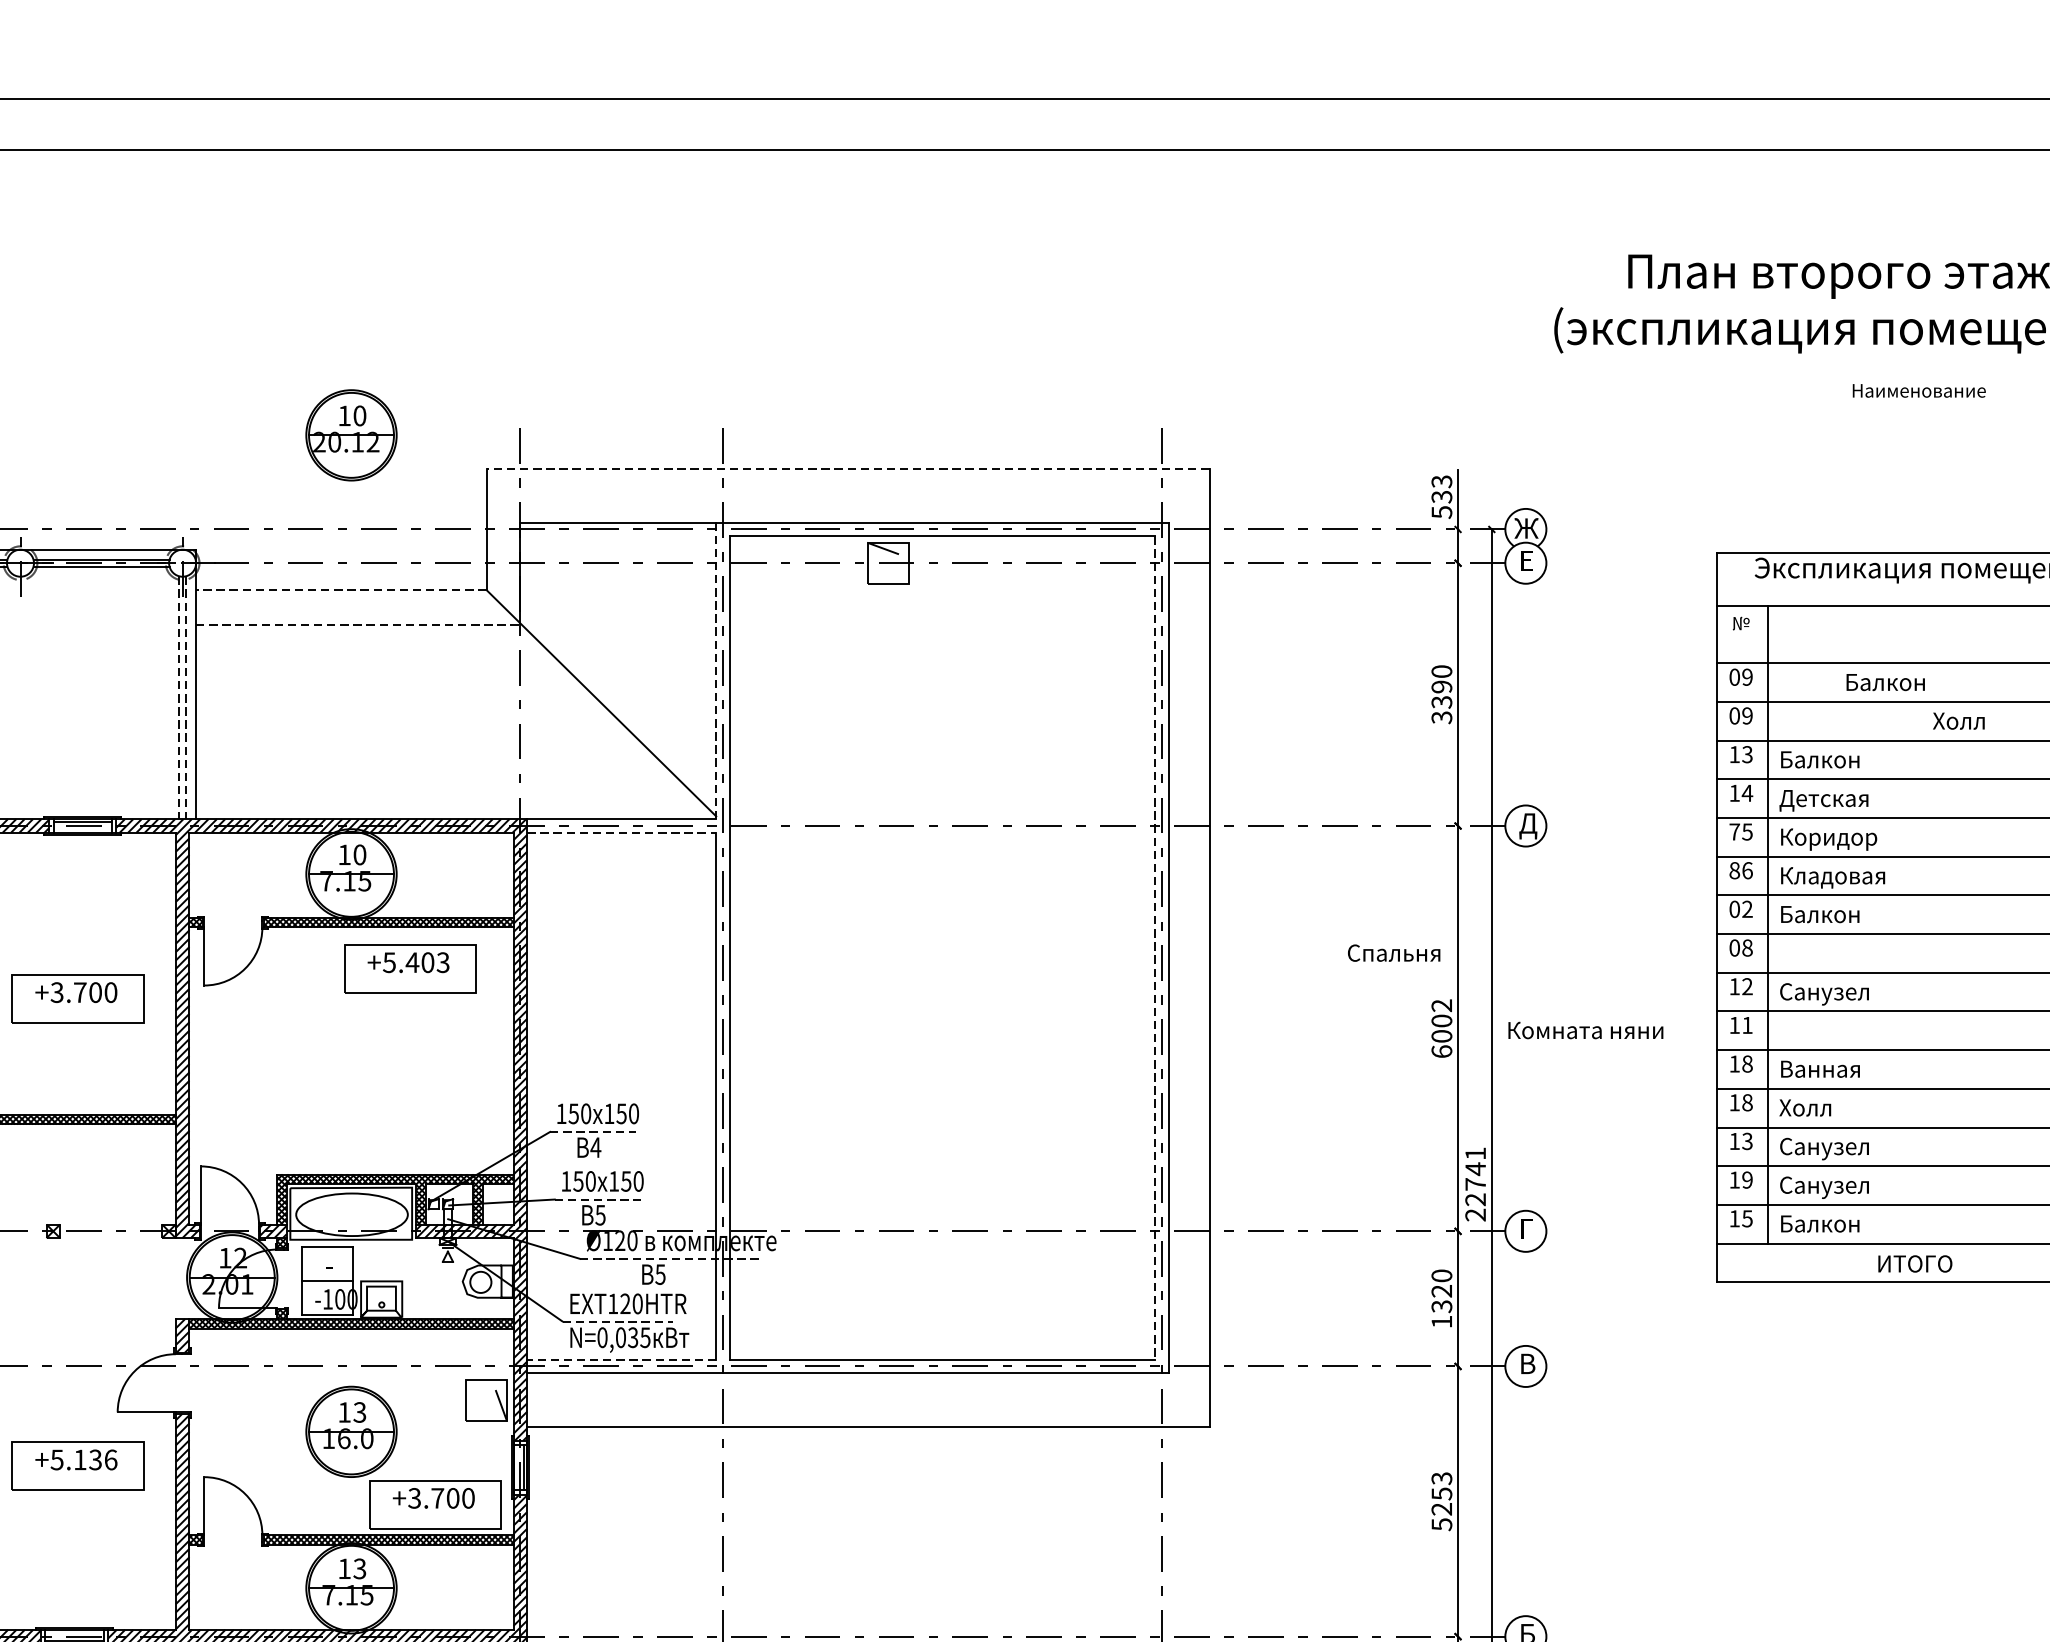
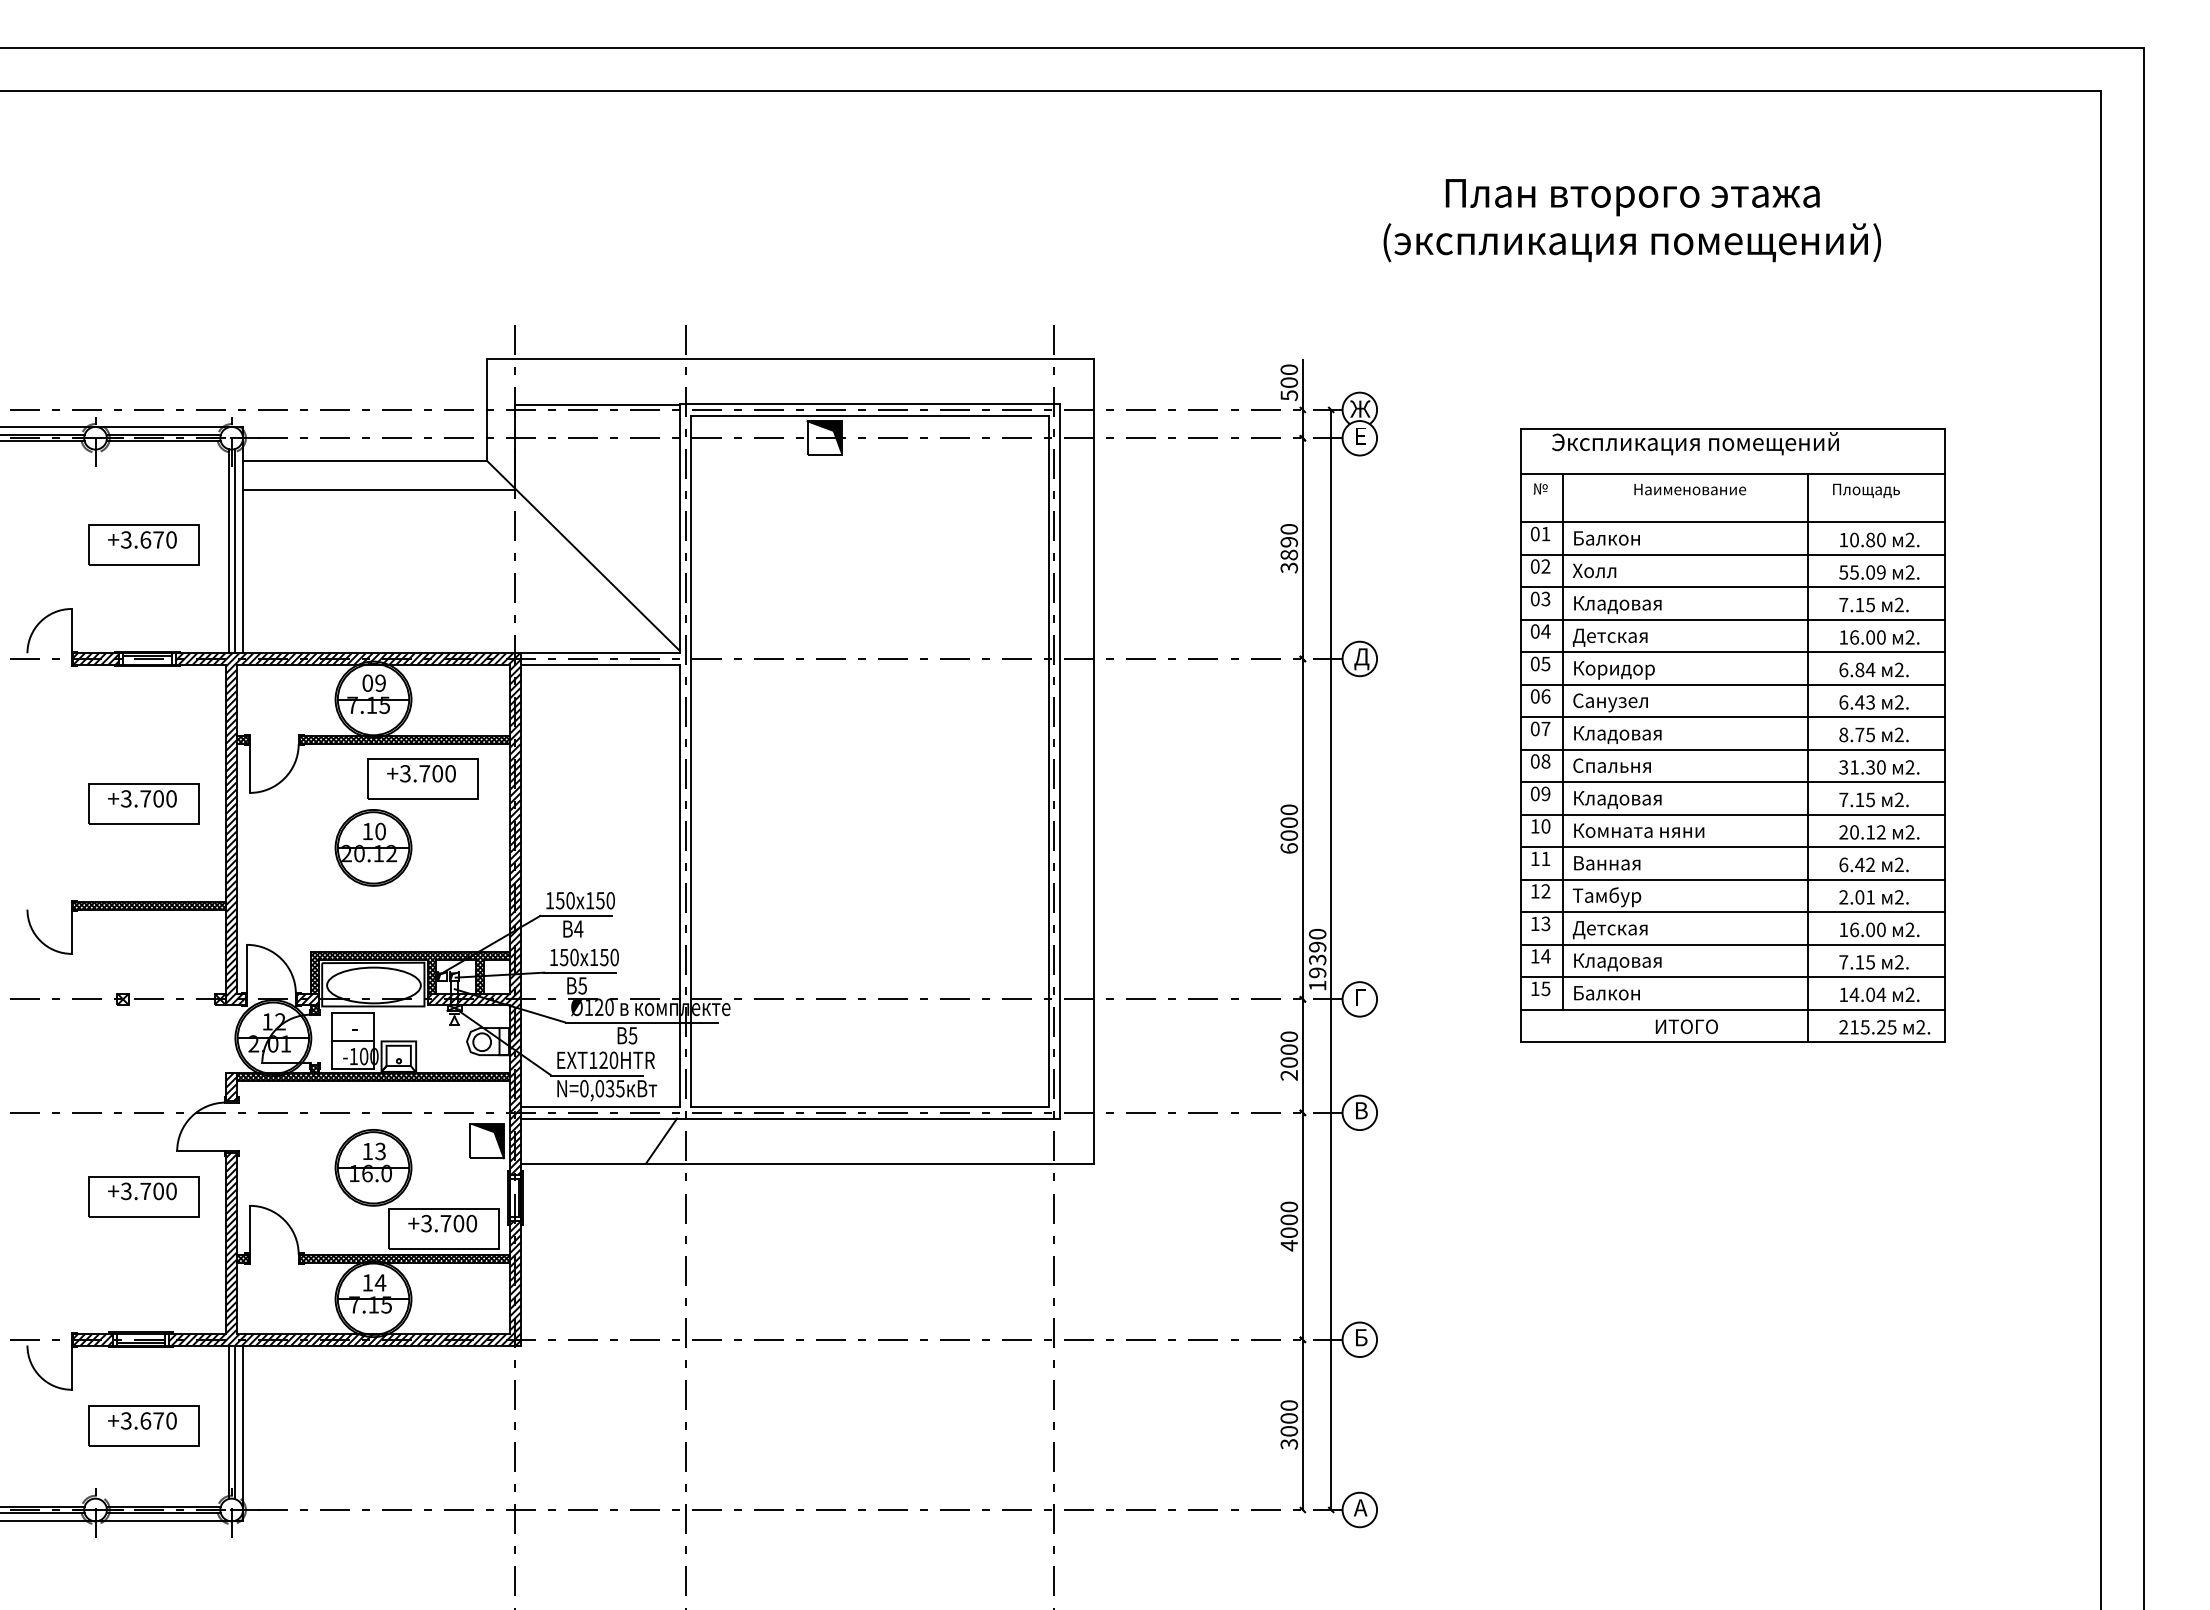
text: (1919, 390) -> (1690, 489), moved
part: (351, 434) -> (373, 847), moved
line: (847, 468) -> (790, 358), dashed -> solid
text: (1440, 489) -> (1288, 376), 533 -> 500
fill: (888, 563) -> (824, 438), added
line: (341, 589) -> (365, 460), dashed -> solid
line: (358, 625) -> (379, 490), dashed -> solid
line: (715, 670) -> (679, 528), dashed -> solid
text: (1746, 676) -> (1545, 533), 09 -> 01
text: (1885, 682) -> (1606, 538), moved
part: (77, 689) -> (143, 544), added
line: (178, 698) -> (228, 551), dashed -> solid
line: (185, 698) -> (234, 551), dashed -> solid
text: (1440, 701) -> (1288, 554), 3390 -> 3890
text: (1746, 715) -> (1545, 566), 09 -> 02
text: (1958, 720) -> (1594, 570), moved
text: (1735, 754) -> (1535, 598), 13 -> 03
text: (1833, 762) -> (1618, 605), Балкон -> Кладовая
text: (1735, 793) -> (1535, 631), 14 -> 04
text: (1733, 831) -> (1534, 663), 75 -> 05
line: (621, 832) -> (600, 664), dashed -> solid
text: (351, 854) -> (373, 682), 10 -> 09
text: (1733, 870) -> (1534, 696), 86 -> 06
text: (1832, 877) -> (1617, 702), Кладовая -> Санузел
text: (1746, 908) -> (1545, 728), 02 -> 07
text: (1833, 915) -> (1618, 734), Балкон -> Кладовая
line: (1155, 948) -> (1048, 761), dashed -> solid
text: (1393, 952) -> (1611, 765), moved
text: (415, 962) -> (427, 773), +5.403 -> +3.700
text: (1741, 986) -> (1540, 793), 12 -> 09
text: (1832, 994) -> (1617, 800), Санузел -> Кладовая
text: (1442, 1005) -> (1289, 809), 6002 -> 6000
text: (1746, 1025) -> (1545, 826), 11 -> 10
text: (1586, 1030) -> (1639, 830), moved
text: (1746, 1063) -> (1545, 858), 18 -> 11
text: (1746, 1102) -> (1545, 891), 18 -> 12
text: (1819, 1110) -> (1606, 897), Холл -> Тамбур
line: (593, 1131) -> (576, 915), dashed -> solid
text: (1823, 1148) -> (1609, 929), Санузел -> Детская
text: (1746, 1180) -> (1545, 956), 19 -> 14
text: (1475, 1183) -> (1317, 959), 22741 -> 19390
text: (1832, 1187) -> (1617, 962), Санузел -> Кладовая
line: (597, 1199) -> (580, 972), dashed -> solid
line: (671, 1258) -> (642, 1022), dashed -> solid
text: (1442, 1306) -> (1289, 1062), 1320 -> 2000
line: (618, 1321) -> (597, 1075), dashed -> solid
line: (620, 1360) -> (599, 1107), dashed -> solid
line: (694, 1399) -> (661, 1140), added
fill: (486, 1400) -> (486, 1141), added
text: (83, 1458) -> (148, 1190), +5.136 -> +3.700
text: (1442, 1501) -> (1289, 1226), 5253 -> 4000
text: (359, 1568) -> (380, 1282), 13 -> 14

